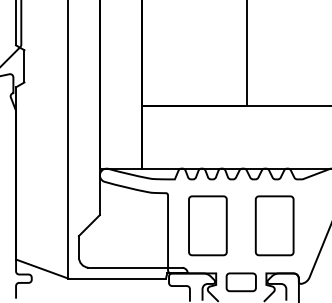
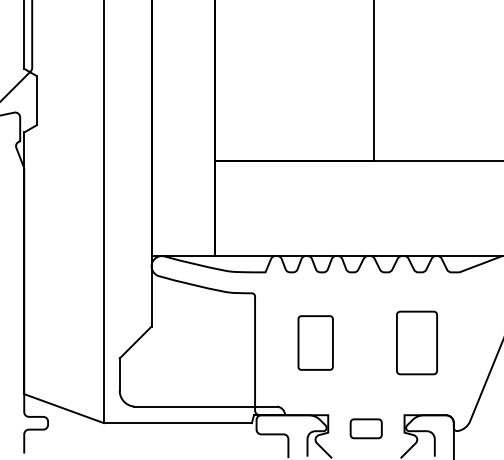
part: (207, 225) -> (315, 342), size x0.6
part: (274, 225) -> (416, 342), size x0.7
part: (240, 282) -> (365, 429), size x0.7

